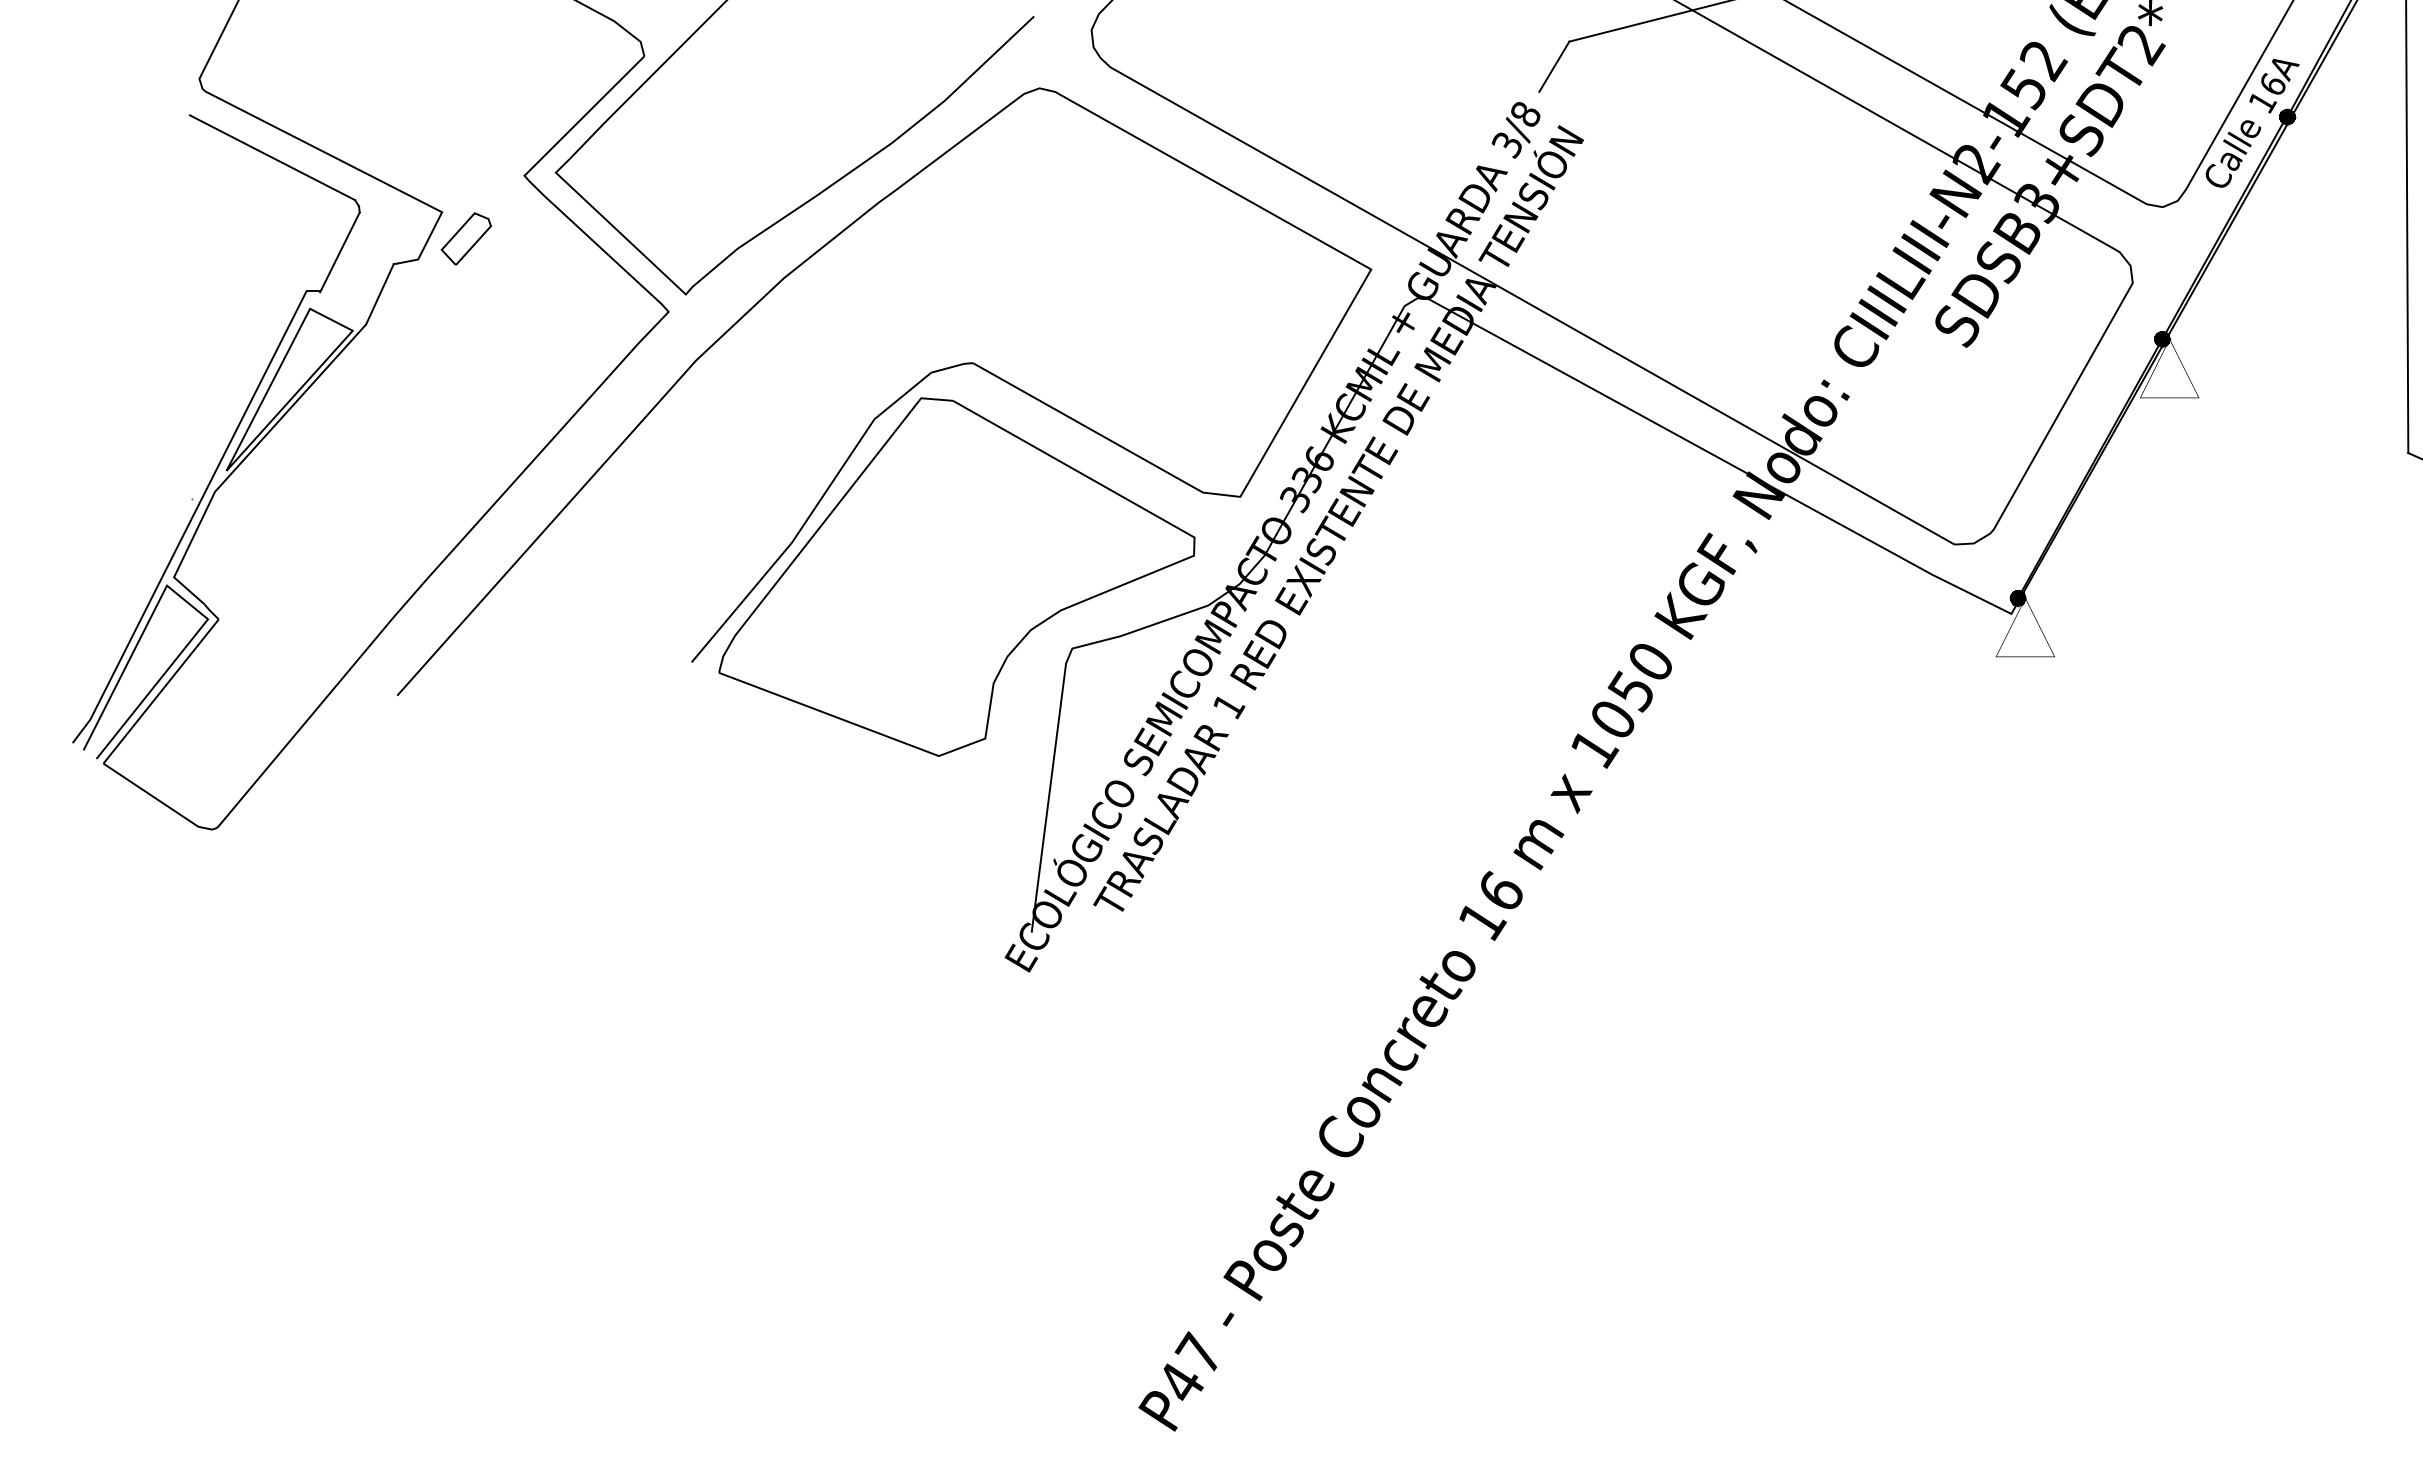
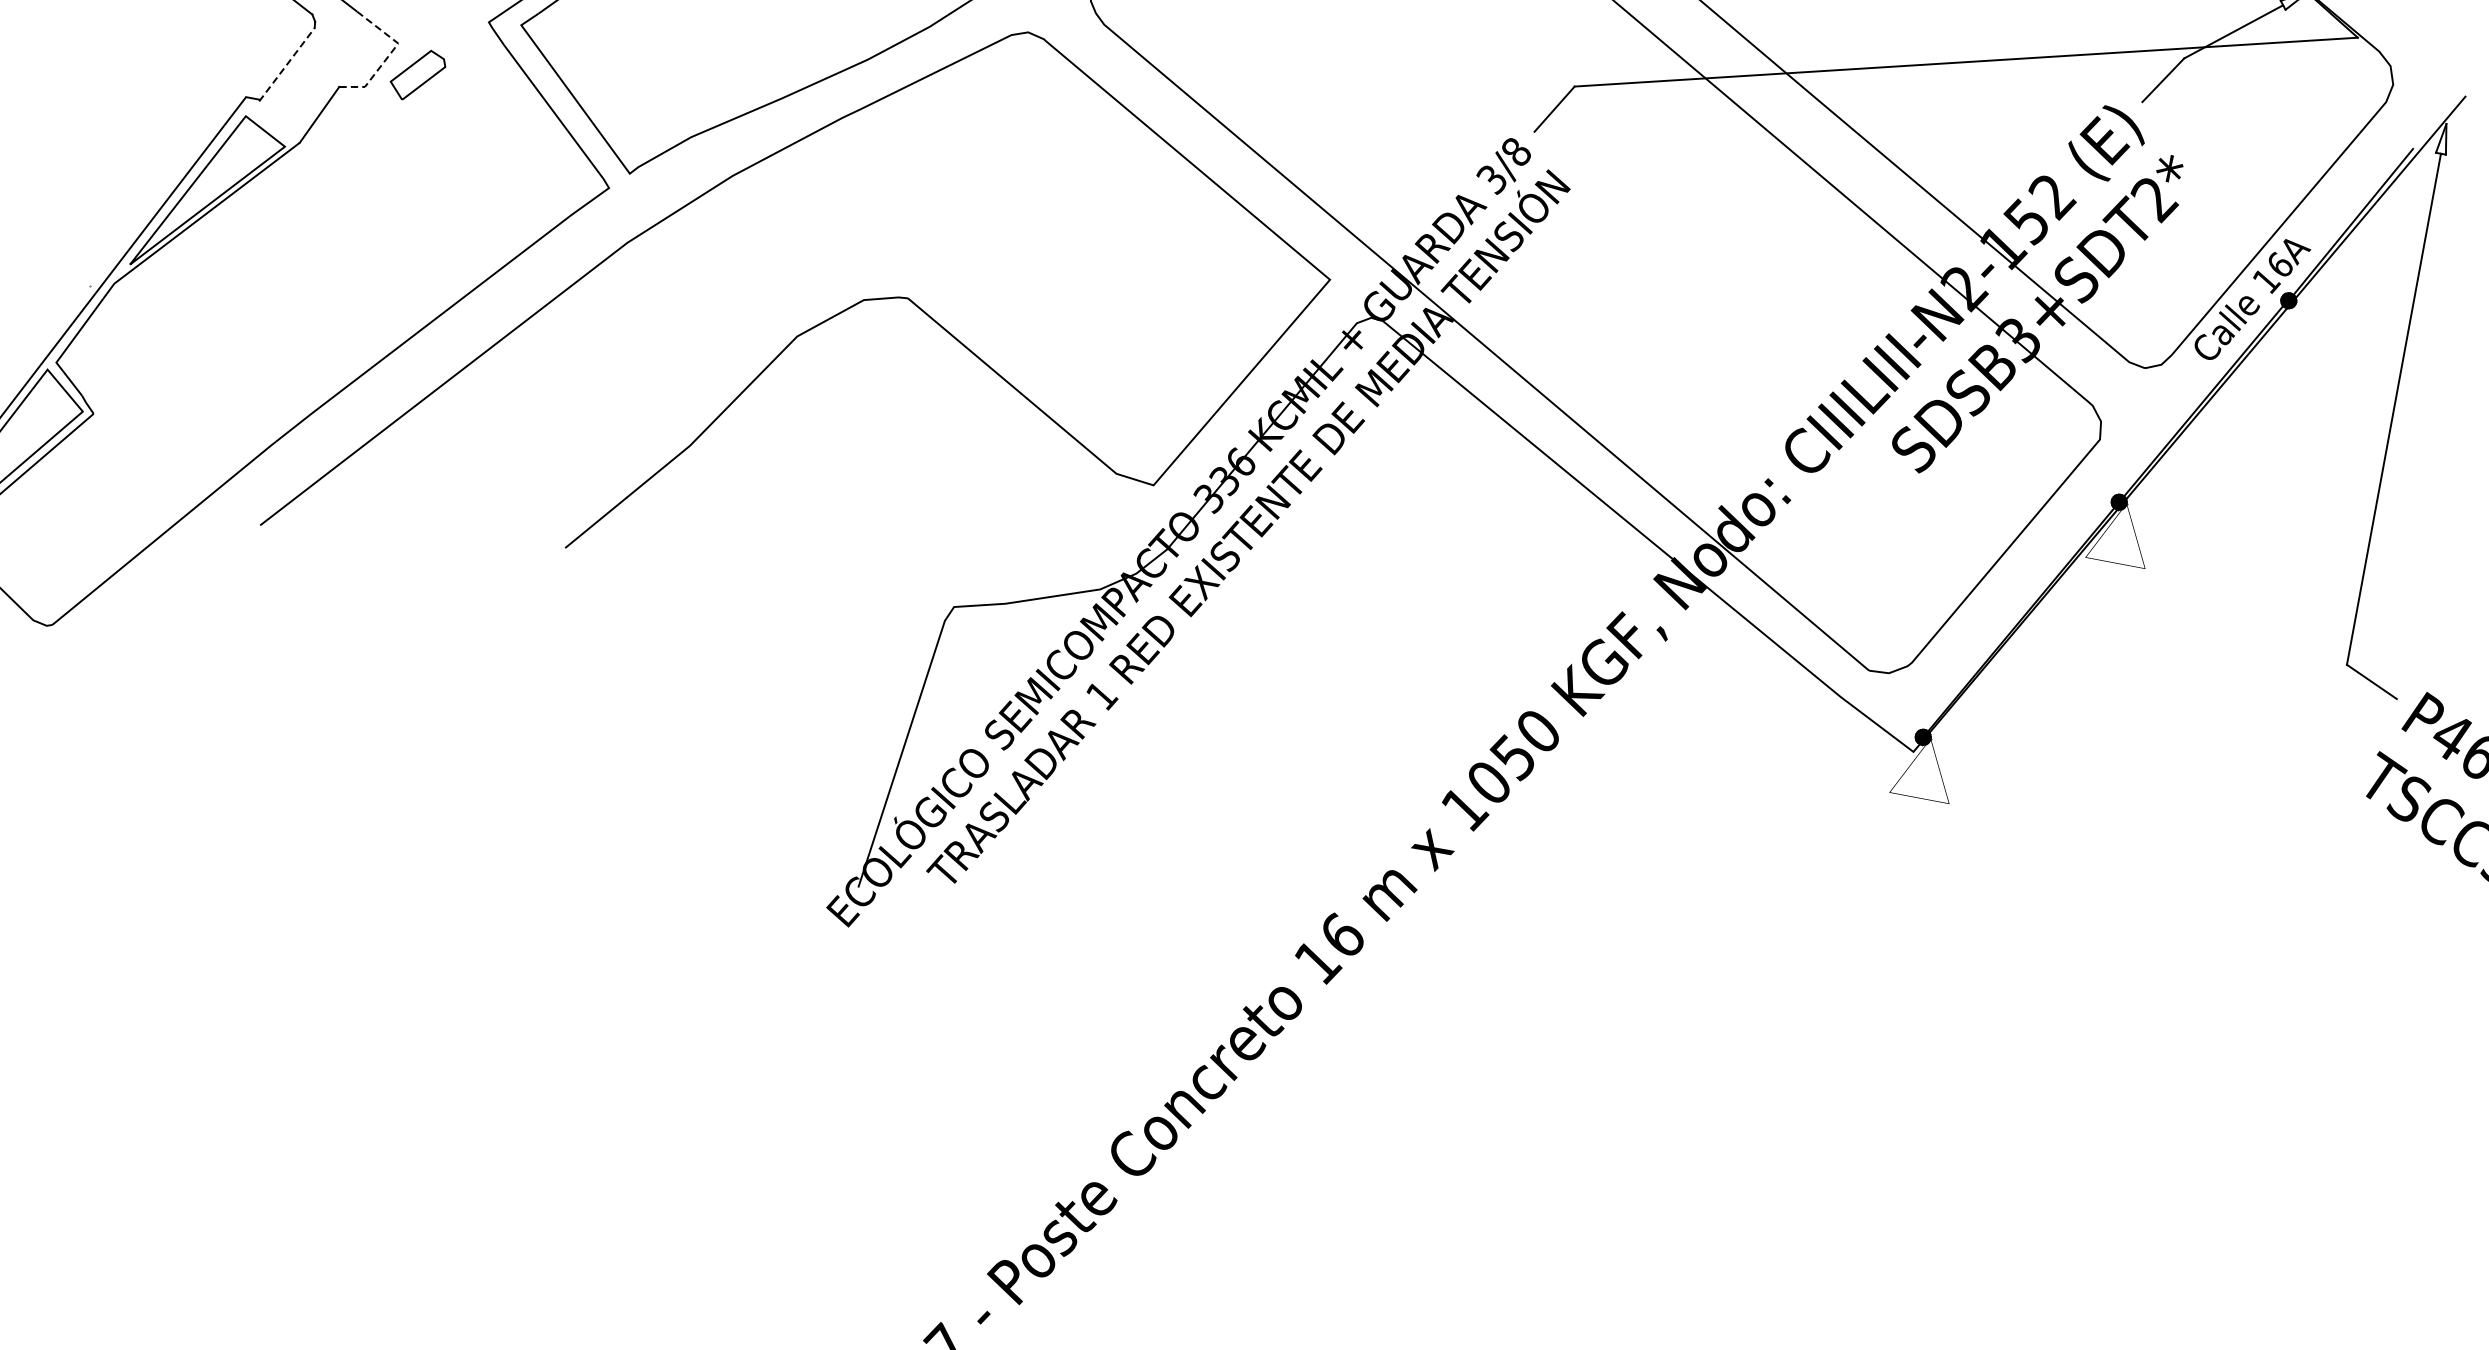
line: (436, 223) -> (390, 53), solid -> dashed
line: (339, 252) -> (286, 64), solid -> dashed
part: (956, 576) -> (850, 511), removed

